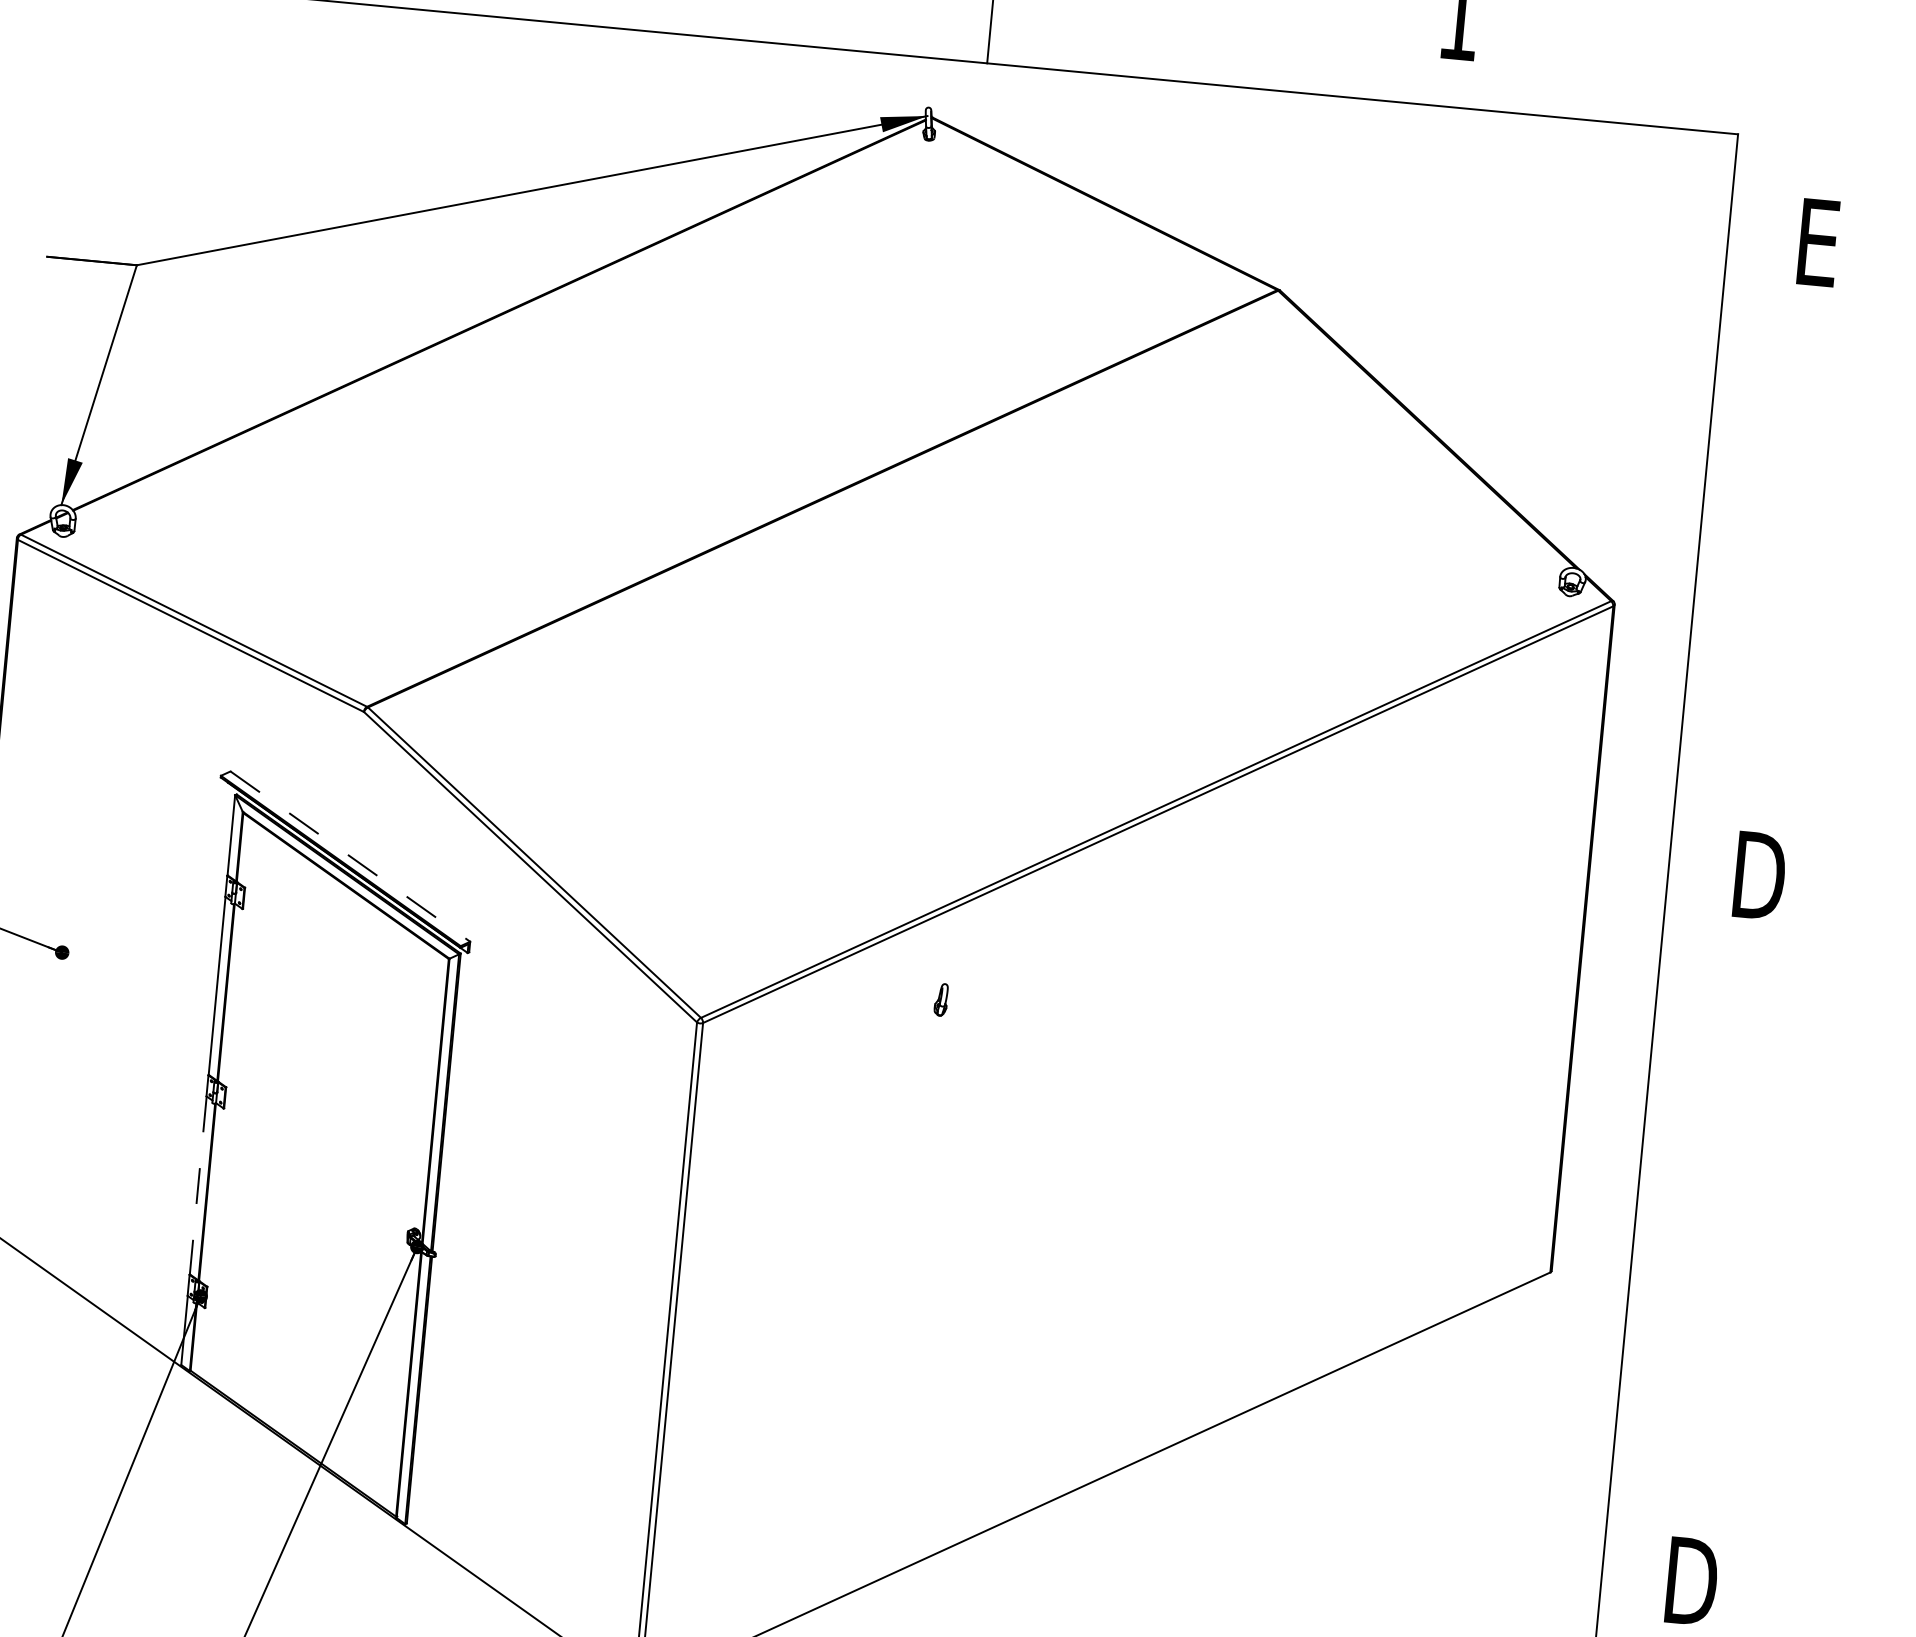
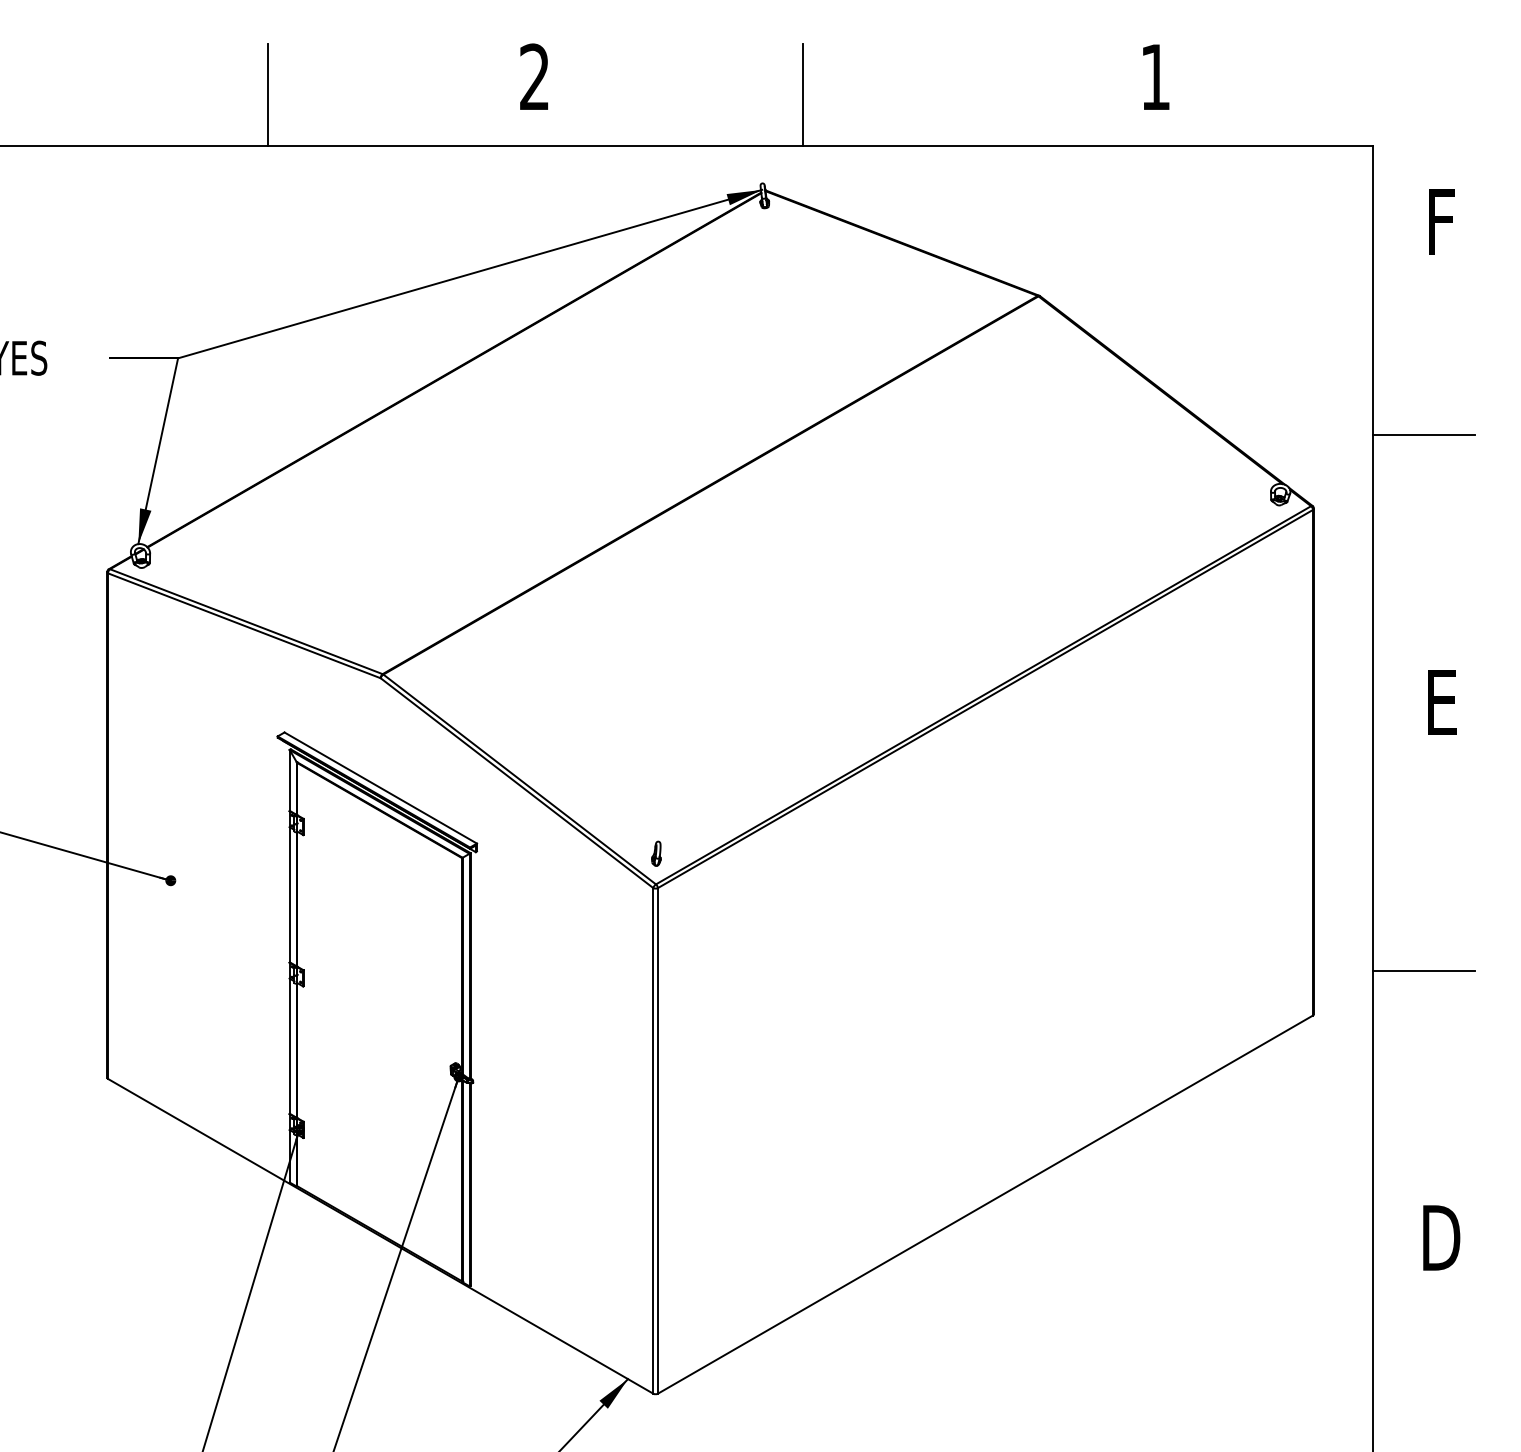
text: (1818, 242) -> (1441, 221), E -> F
line: (1769, 522) -> (1424, 435), added
line: (351, 857) -> (381, 788), dashed -> solid
text: (1760, 874) -> (1442, 701), D -> E
part: (941, 999) -> (656, 853), moved
line: (197, 1185) -> (289, 1046), dashed -> solid
line: (1702, 1227) -> (1424, 970), added

